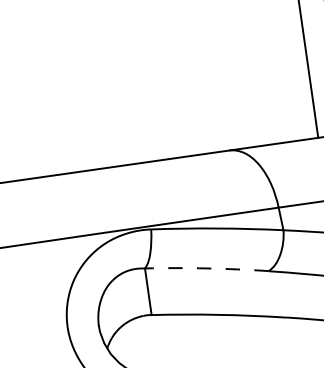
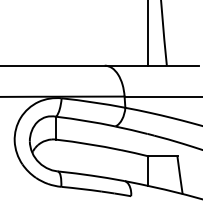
arc: (206, 267) -> (85, 120), dashed -> solid

